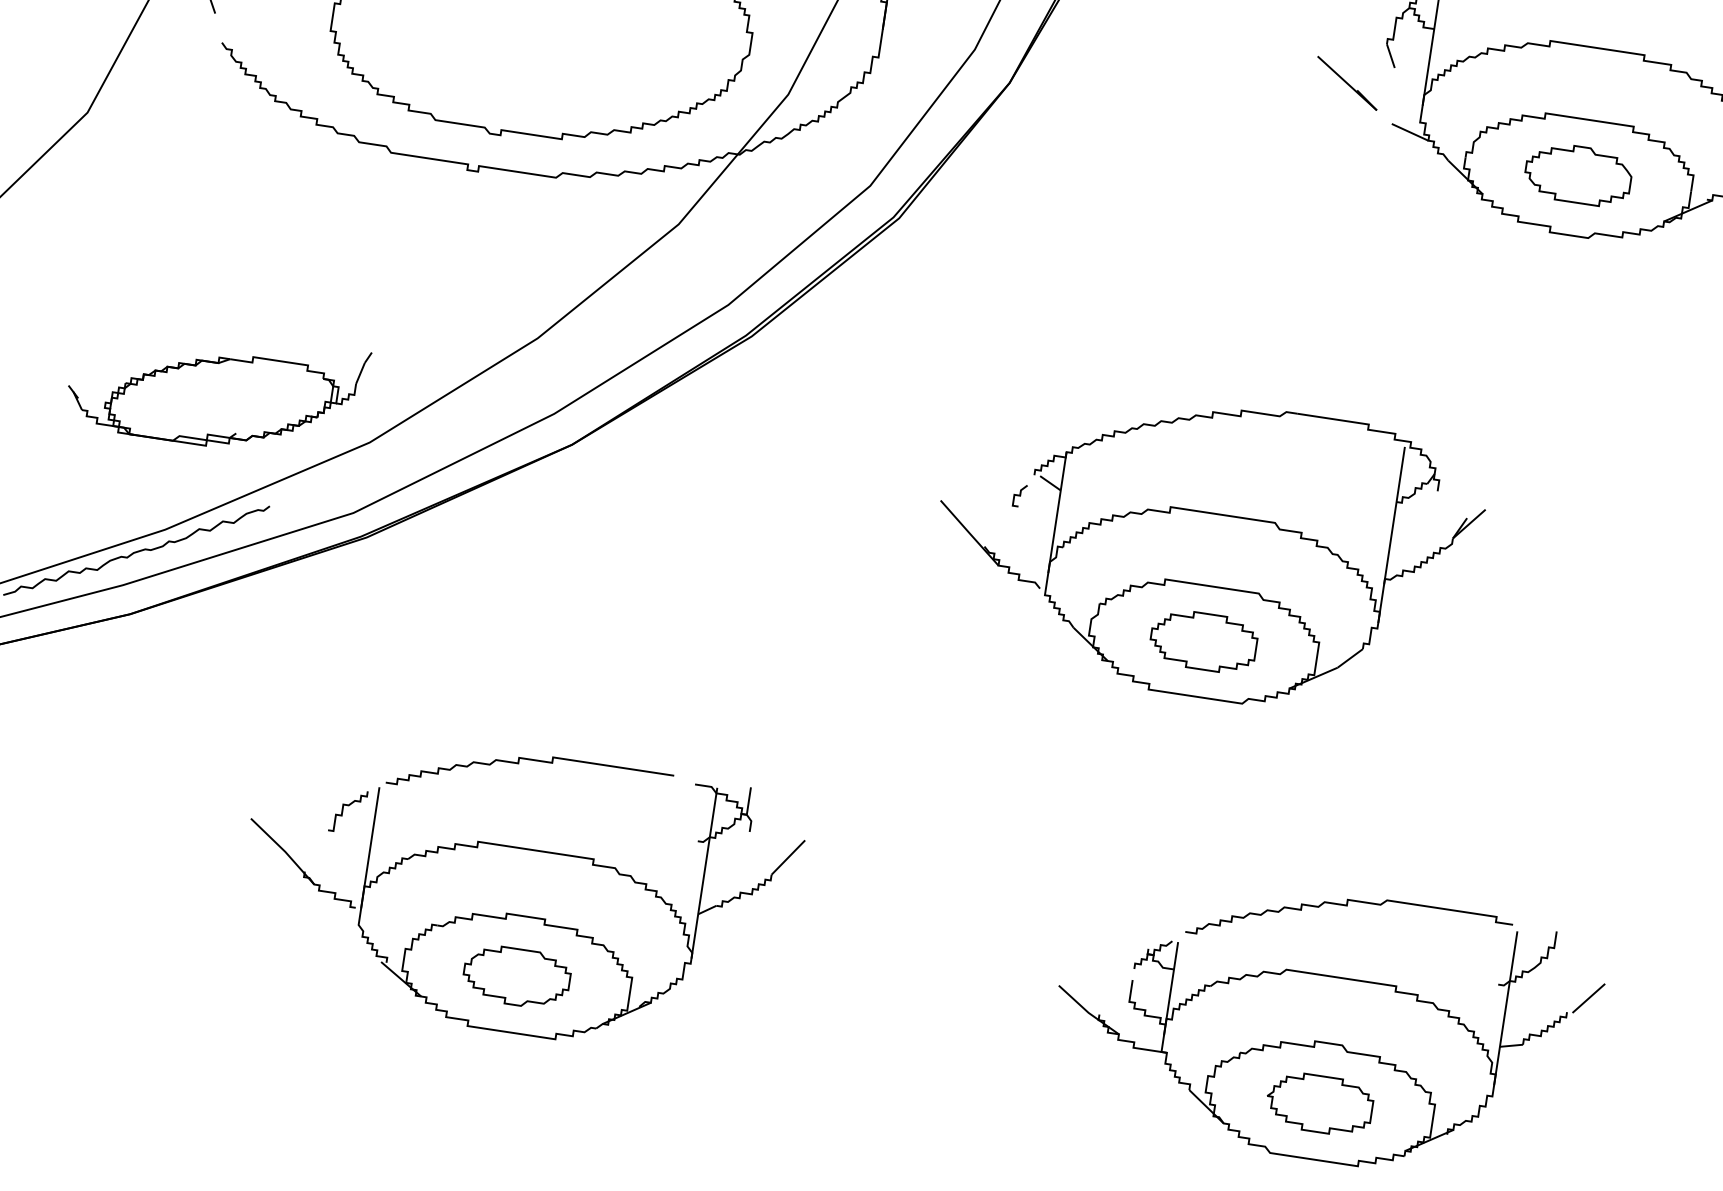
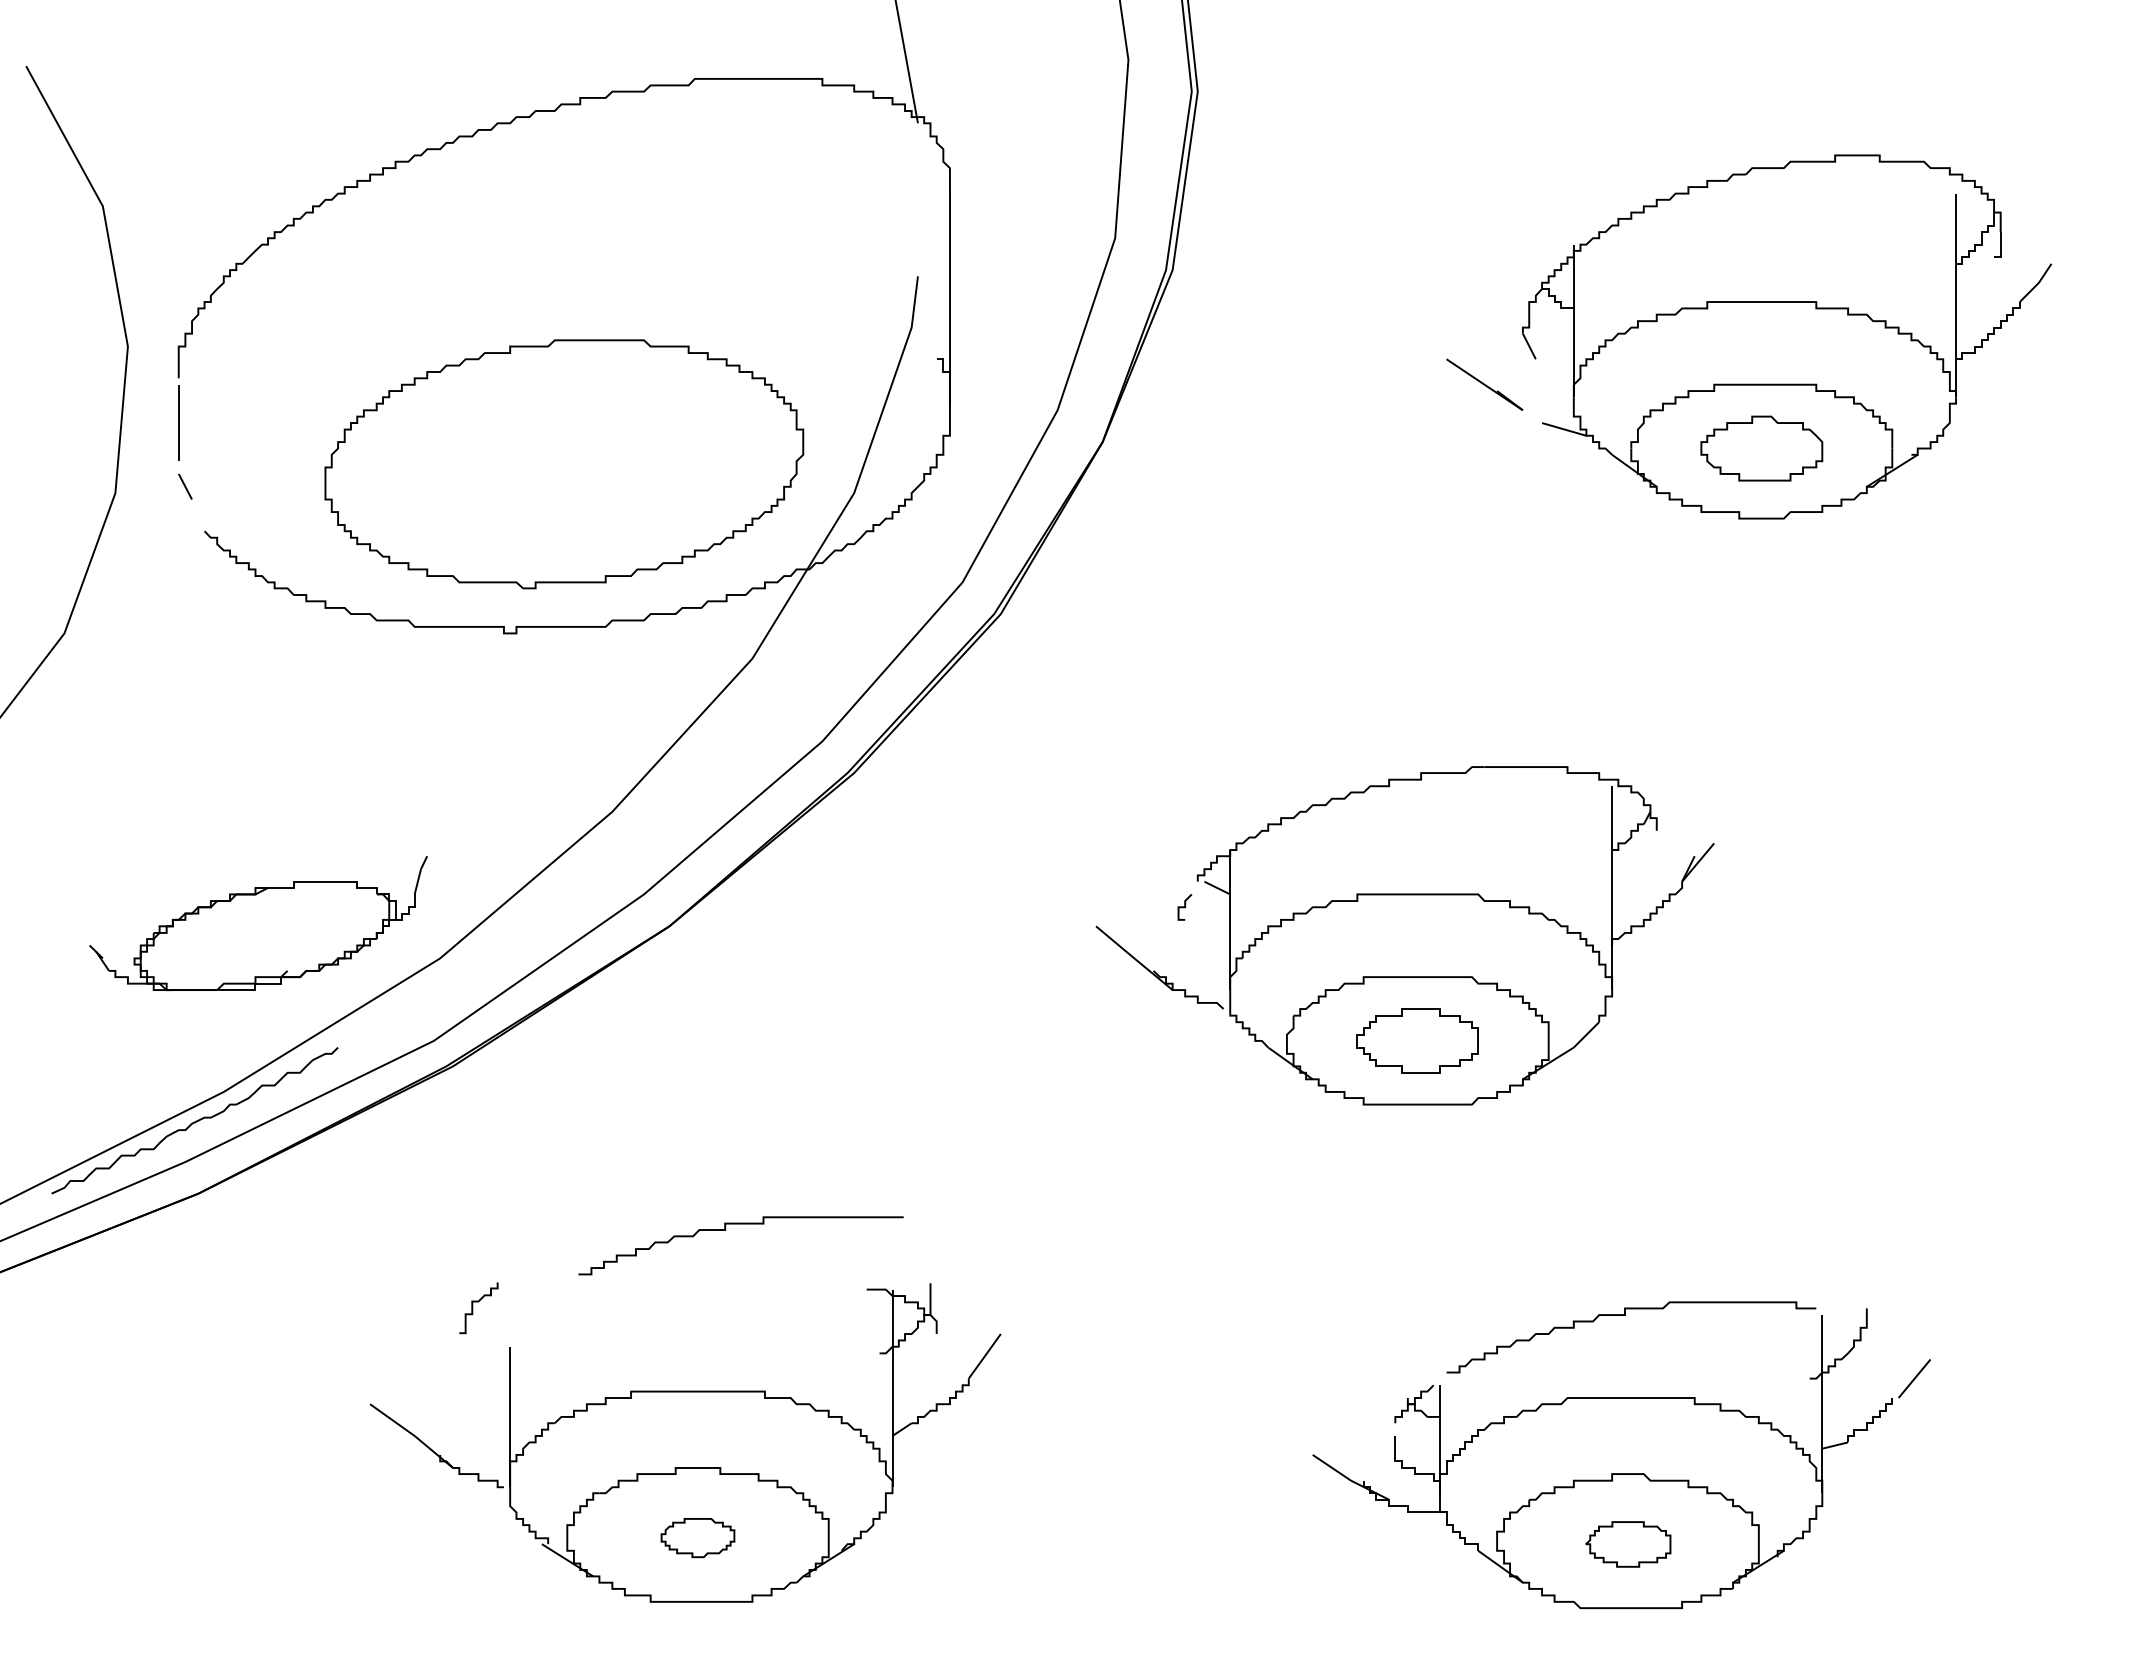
curve: (519, 763) -> (726, 1230), moved
curve: (343, 810) -> (473, 1308), moved
part: (516, 976) -> (697, 1537), size x0.6
part: (1319, 1104) -> (1628, 1544), size x0.7

